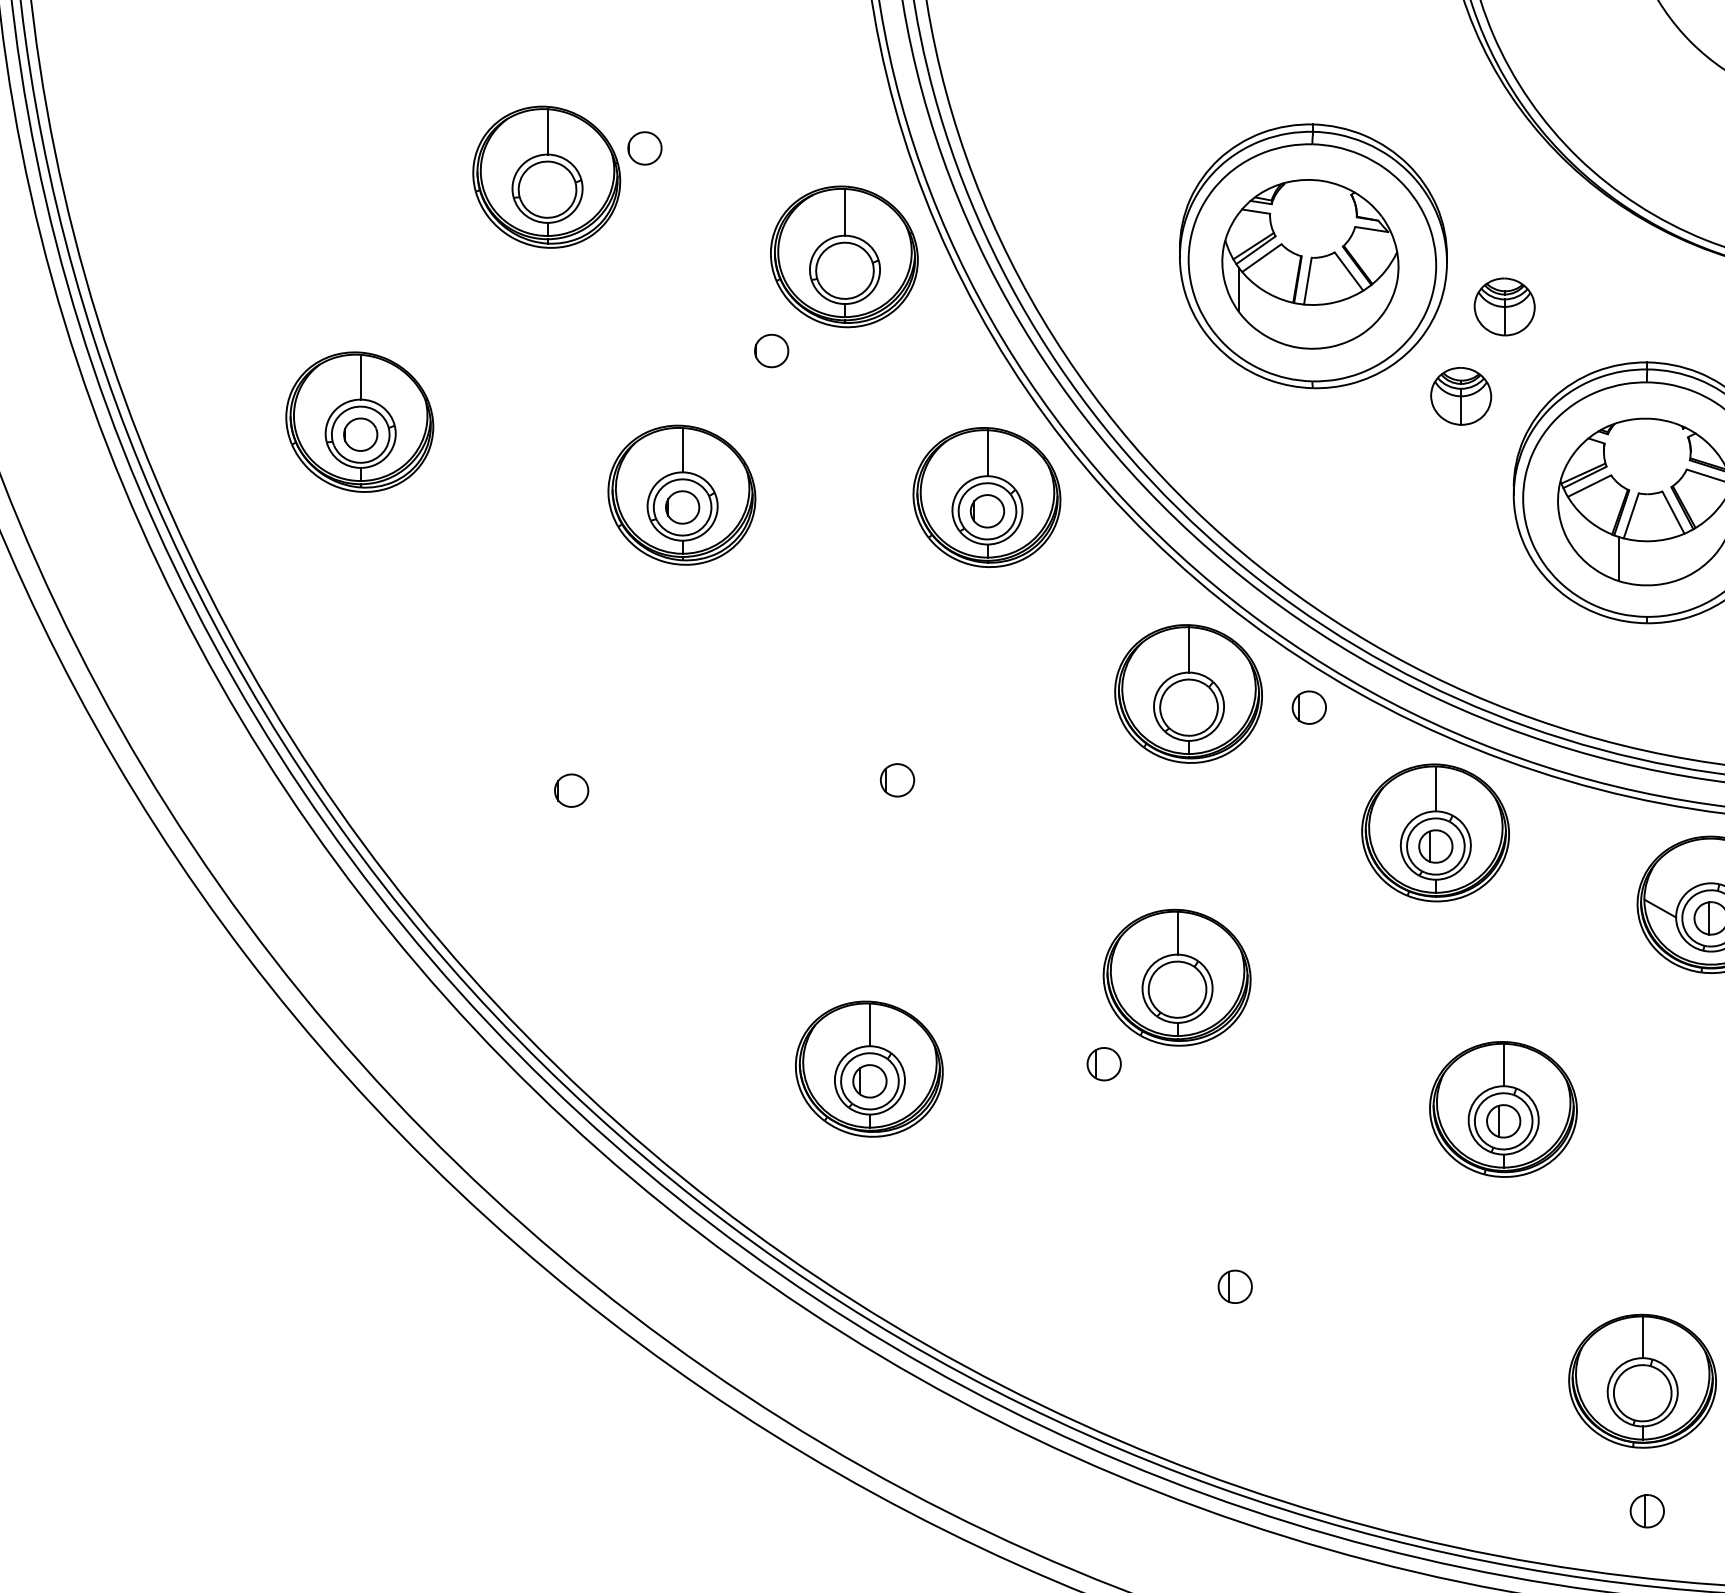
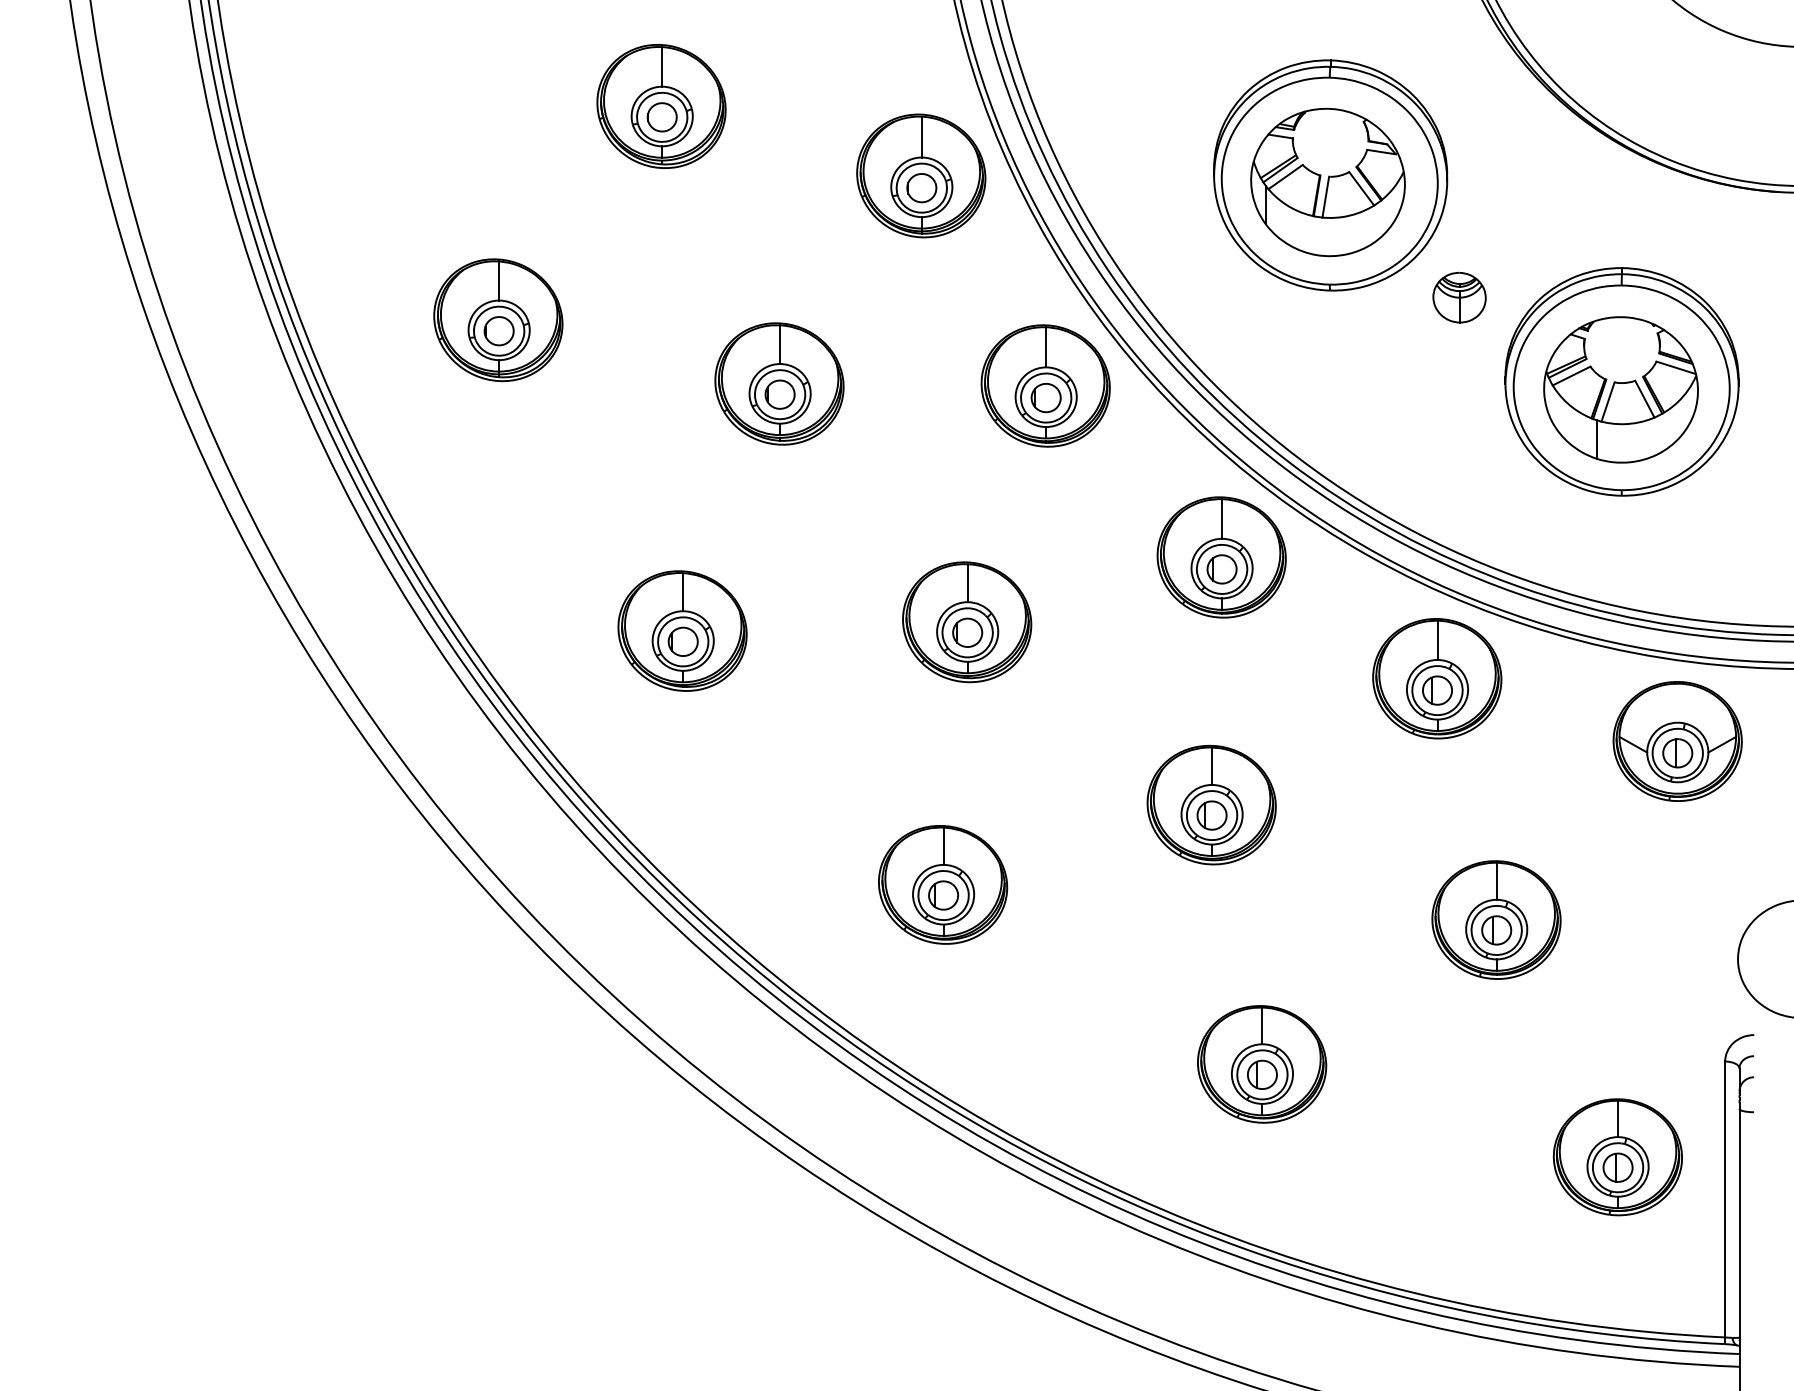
part: (644, 148) -> (661, 117), moved
part: (1504, 306) -> (1497, 219), removed
part: (771, 351) -> (921, 188), moved
part: (1308, 707) -> (1221, 569), moved
part: (897, 768) -> (967, 622), added
part: (570, 777) -> (682, 630), added
part: (1103, 1064) -> (1211, 815), moved
part: (1235, 1274) -> (1262, 1064), added
part: (1646, 1510) -> (1617, 1167), moved

